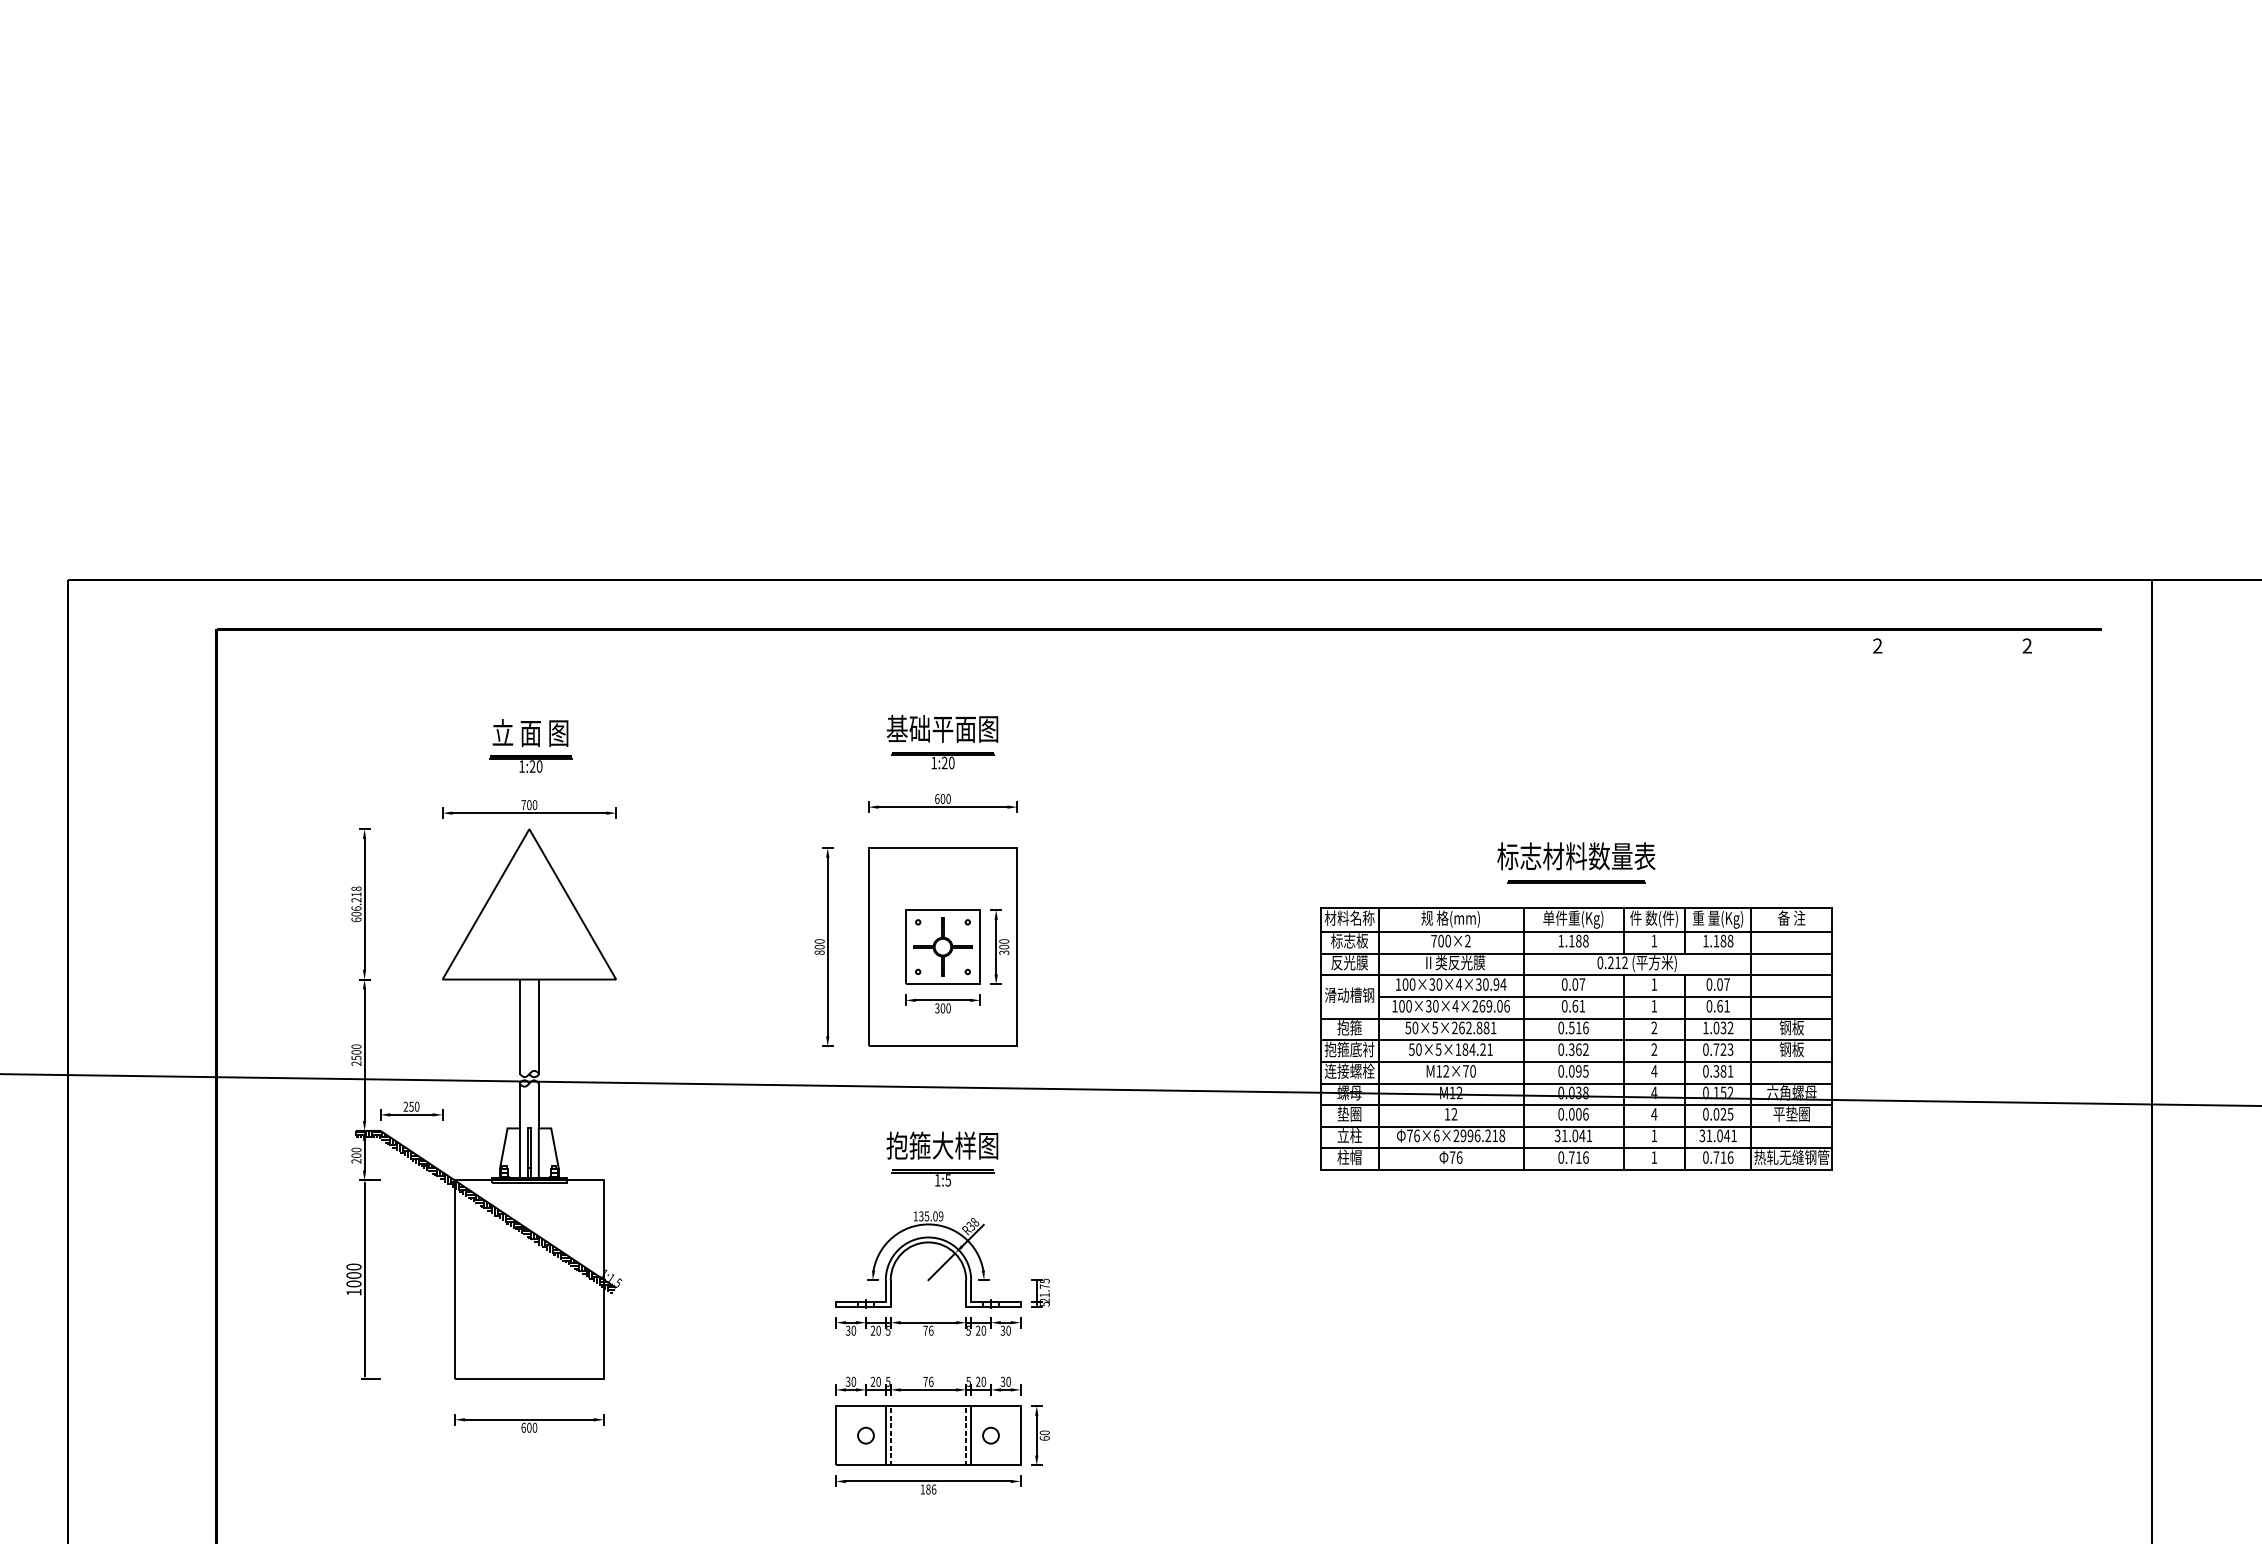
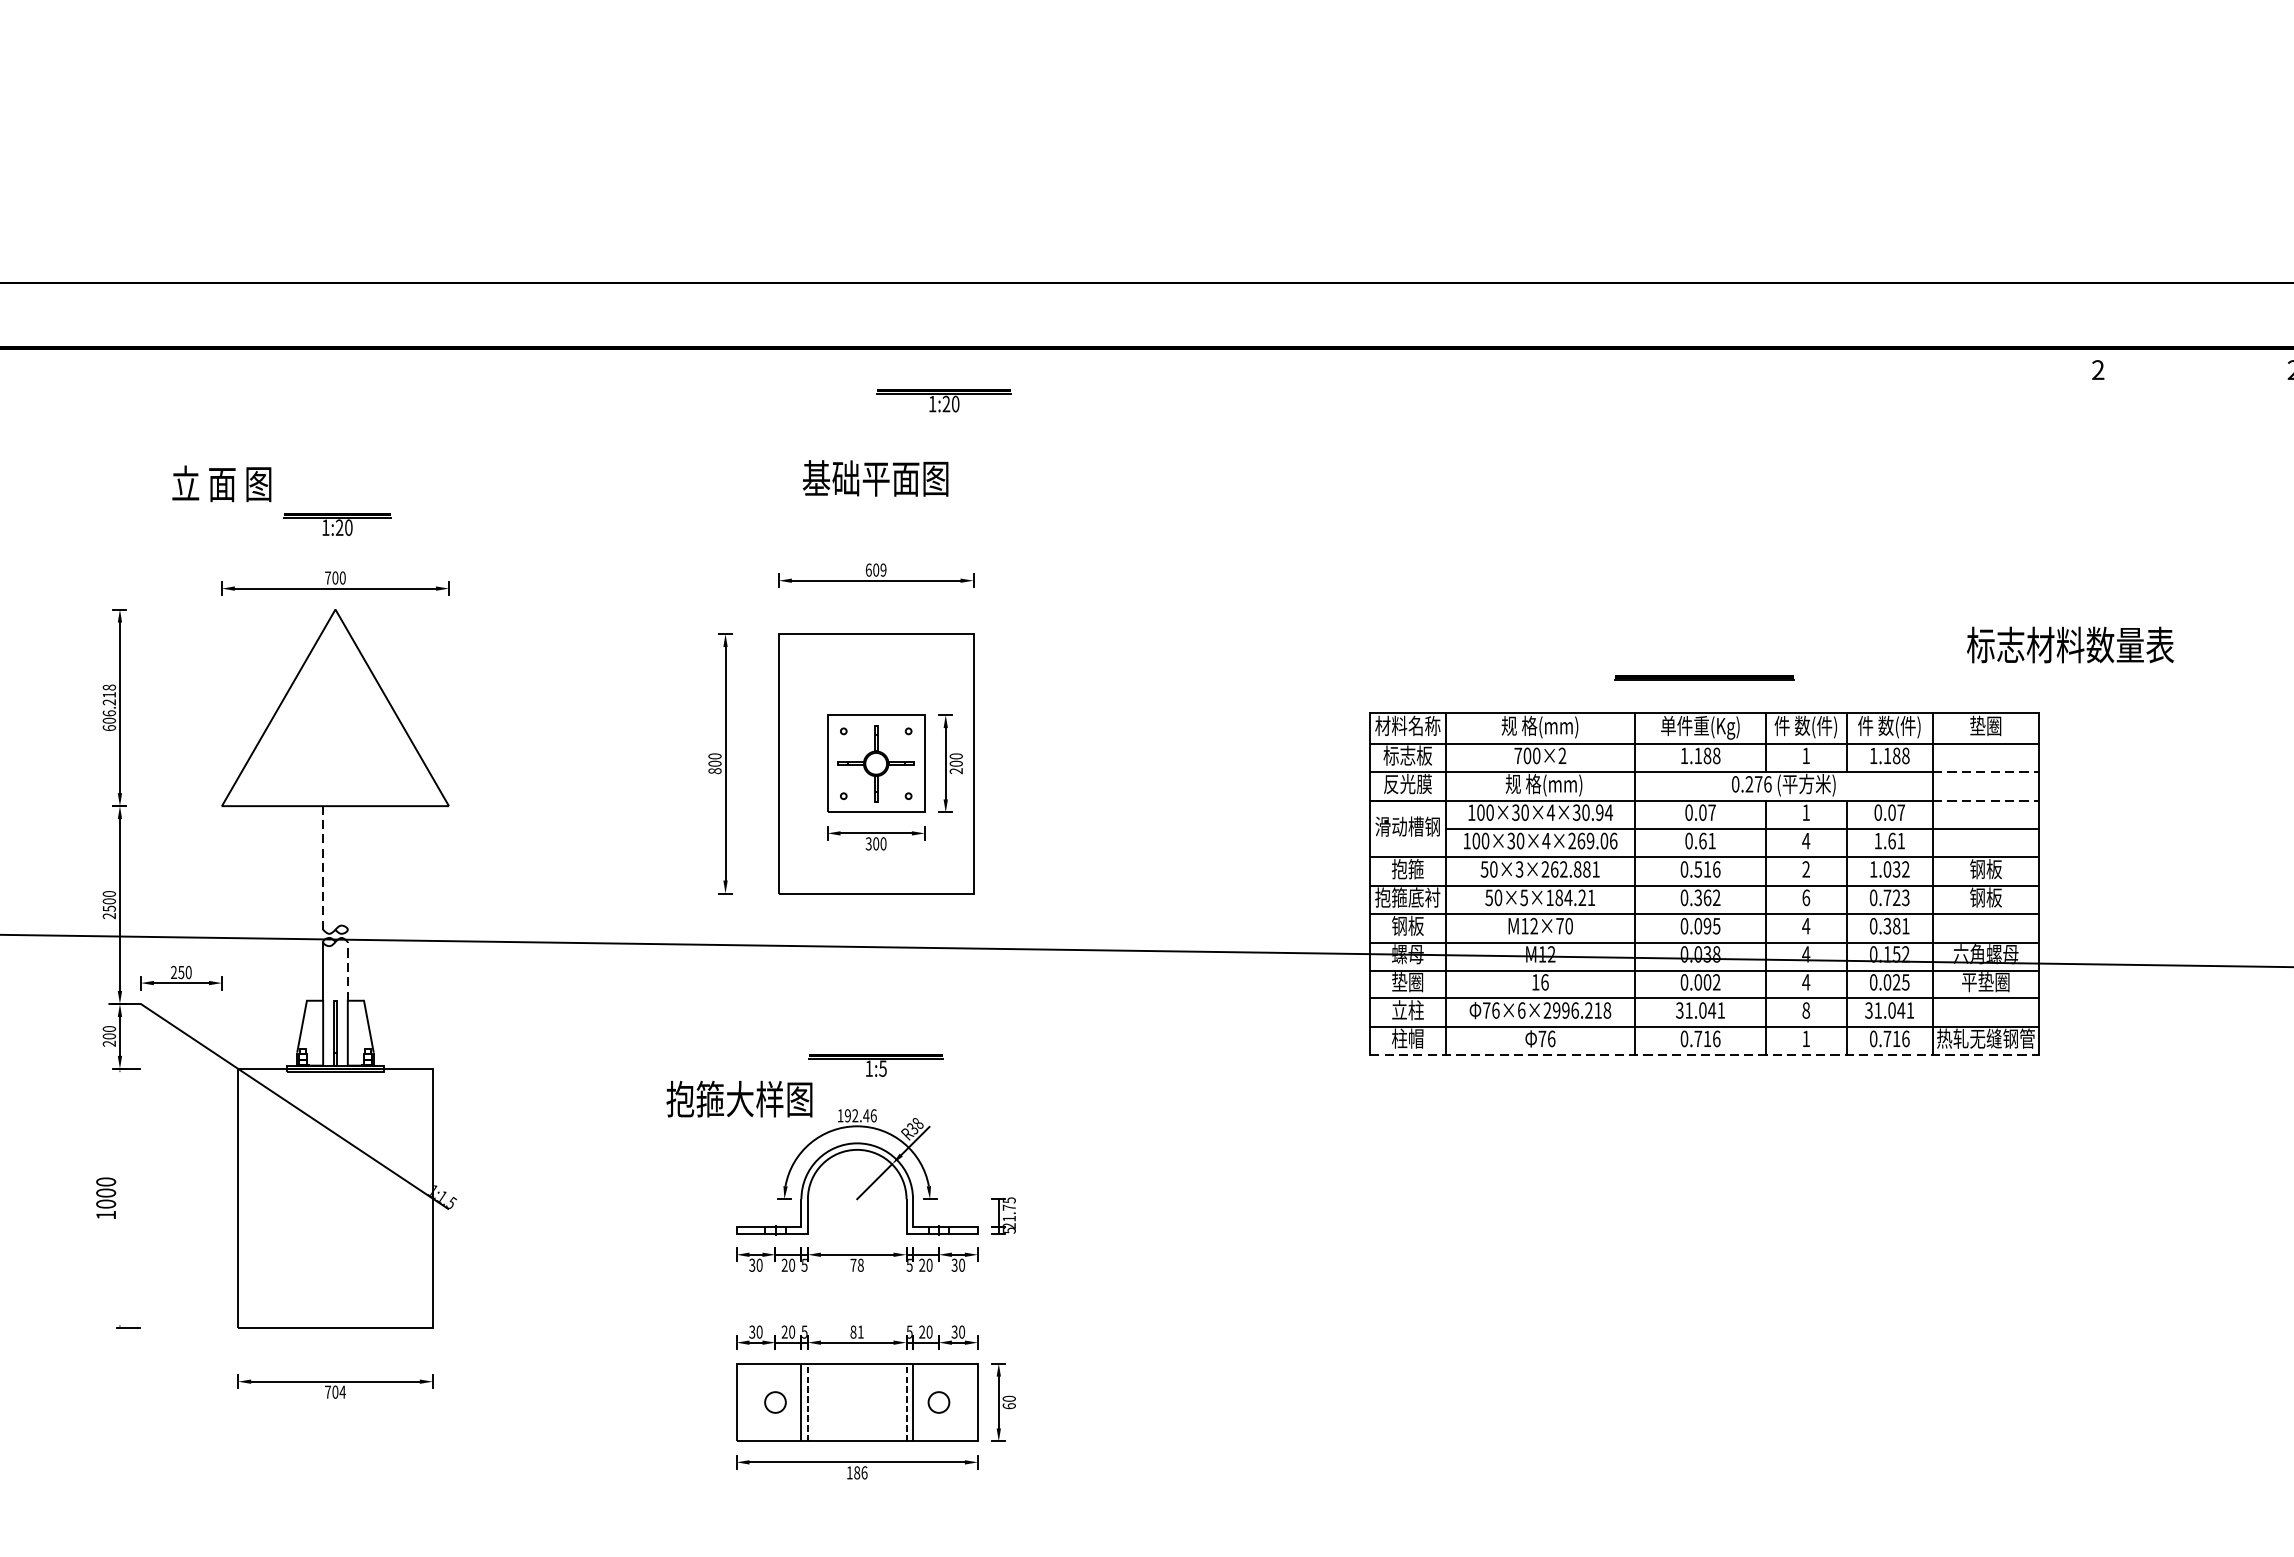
text: (530, 732) -> (221, 483), moved
part: (942, 760) -> (943, 400), moved
text: (948, 798) -> (883, 569), 600 -> 609
text: (1576, 856) -> (2070, 645), moved
text: (1791, 917) -> (1985, 725), 备 注 -> 垫圈
text: (1718, 919) -> (1890, 727), 重 量(Kg) -> 件 数(件)
text: (1004, 952) -> (956, 770), 300 -> 200
line: (1792, 953) -> (1986, 772), solid -> dashed
text: (1621, 962) -> (1763, 783), 0.212 -> 0.276
text: (1454, 963) -> (1544, 785), Ⅱ类反光膜 -> 规 格(mm)
line: (1792, 975) -> (1986, 800), solid -> dashed
text: (1709, 1005) -> (1878, 840), 0.61 -> 1.61
text: (1654, 1006) -> (1806, 841), 1 -> 4
line: (519, 1026) -> (322, 867), solid -> dashed
line: (538, 1026) -> (347, 867), removed
text: (1434, 1026) -> (1518, 867), 50×5×262.881 -> 50×3×262.881
text: (1654, 1049) -> (1806, 897), 2 -> 6
text: (1349, 1070) -> (1407, 925), 连接螺栓 -> 钢板
line: (538, 1105) -> (347, 970), solid -> dashed
text: (1454, 1114) -> (1544, 982), 12 -> 16
text: (1585, 1114) -> (1716, 982), 0.006 -> 0.002
text: (1654, 1135) -> (1806, 1010), 1 -> 8
text: (942, 1145) -> (739, 1098), moved
line: (1576, 1170) -> (1704, 1055), solid -> dashed
hatch: (485, 1211) -> (278, 1109), removed
text: (931, 1216) -> (861, 1115), 135.09 -> 192.46
line: (364, 1279) -> (119, 1198), removed
text: (931, 1330) -> (861, 1264), 76 -> 78
text: (928, 1381) -> (857, 1331), 76 -> 81
text: (529, 1427) -> (335, 1391), 600 -> 704

